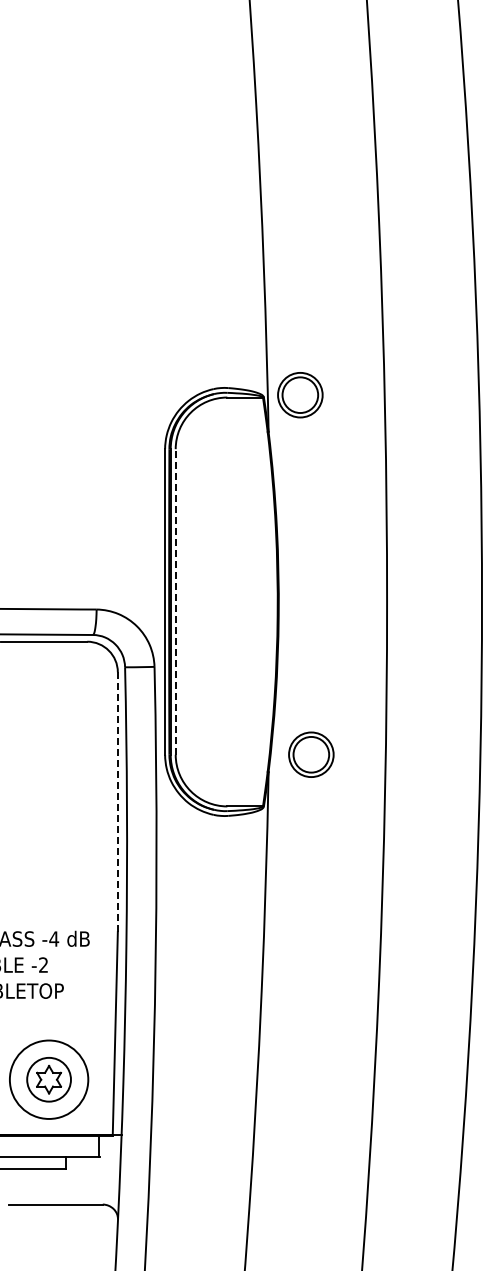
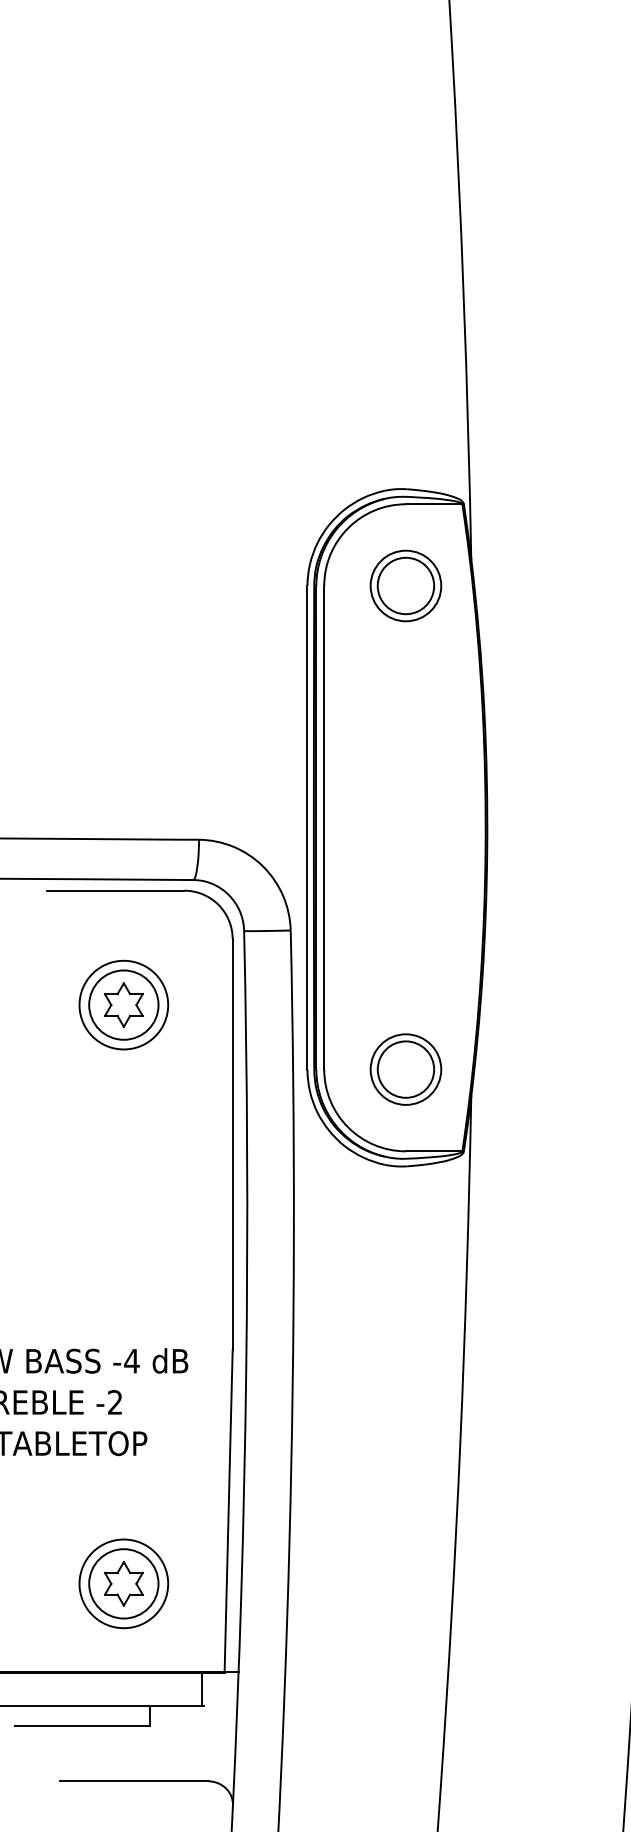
part: (300, 395) -> (406, 586), moved
line: (175, 601) -> (323, 827), dashed -> solid
part: (48, 713) -> (122, 1004), added
part: (311, 754) -> (406, 1069), moved
line: (117, 802) -> (232, 1145), dashed -> solid
circle: (49, 1079) -> (124, 1583), size x0.71

